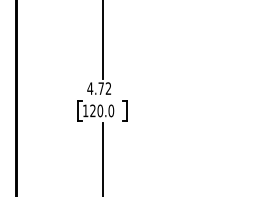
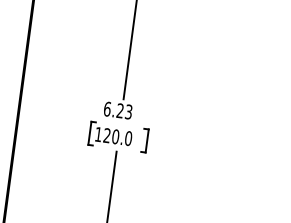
text: (99, 88) -> (118, 110), 4.72 -> 6.23

